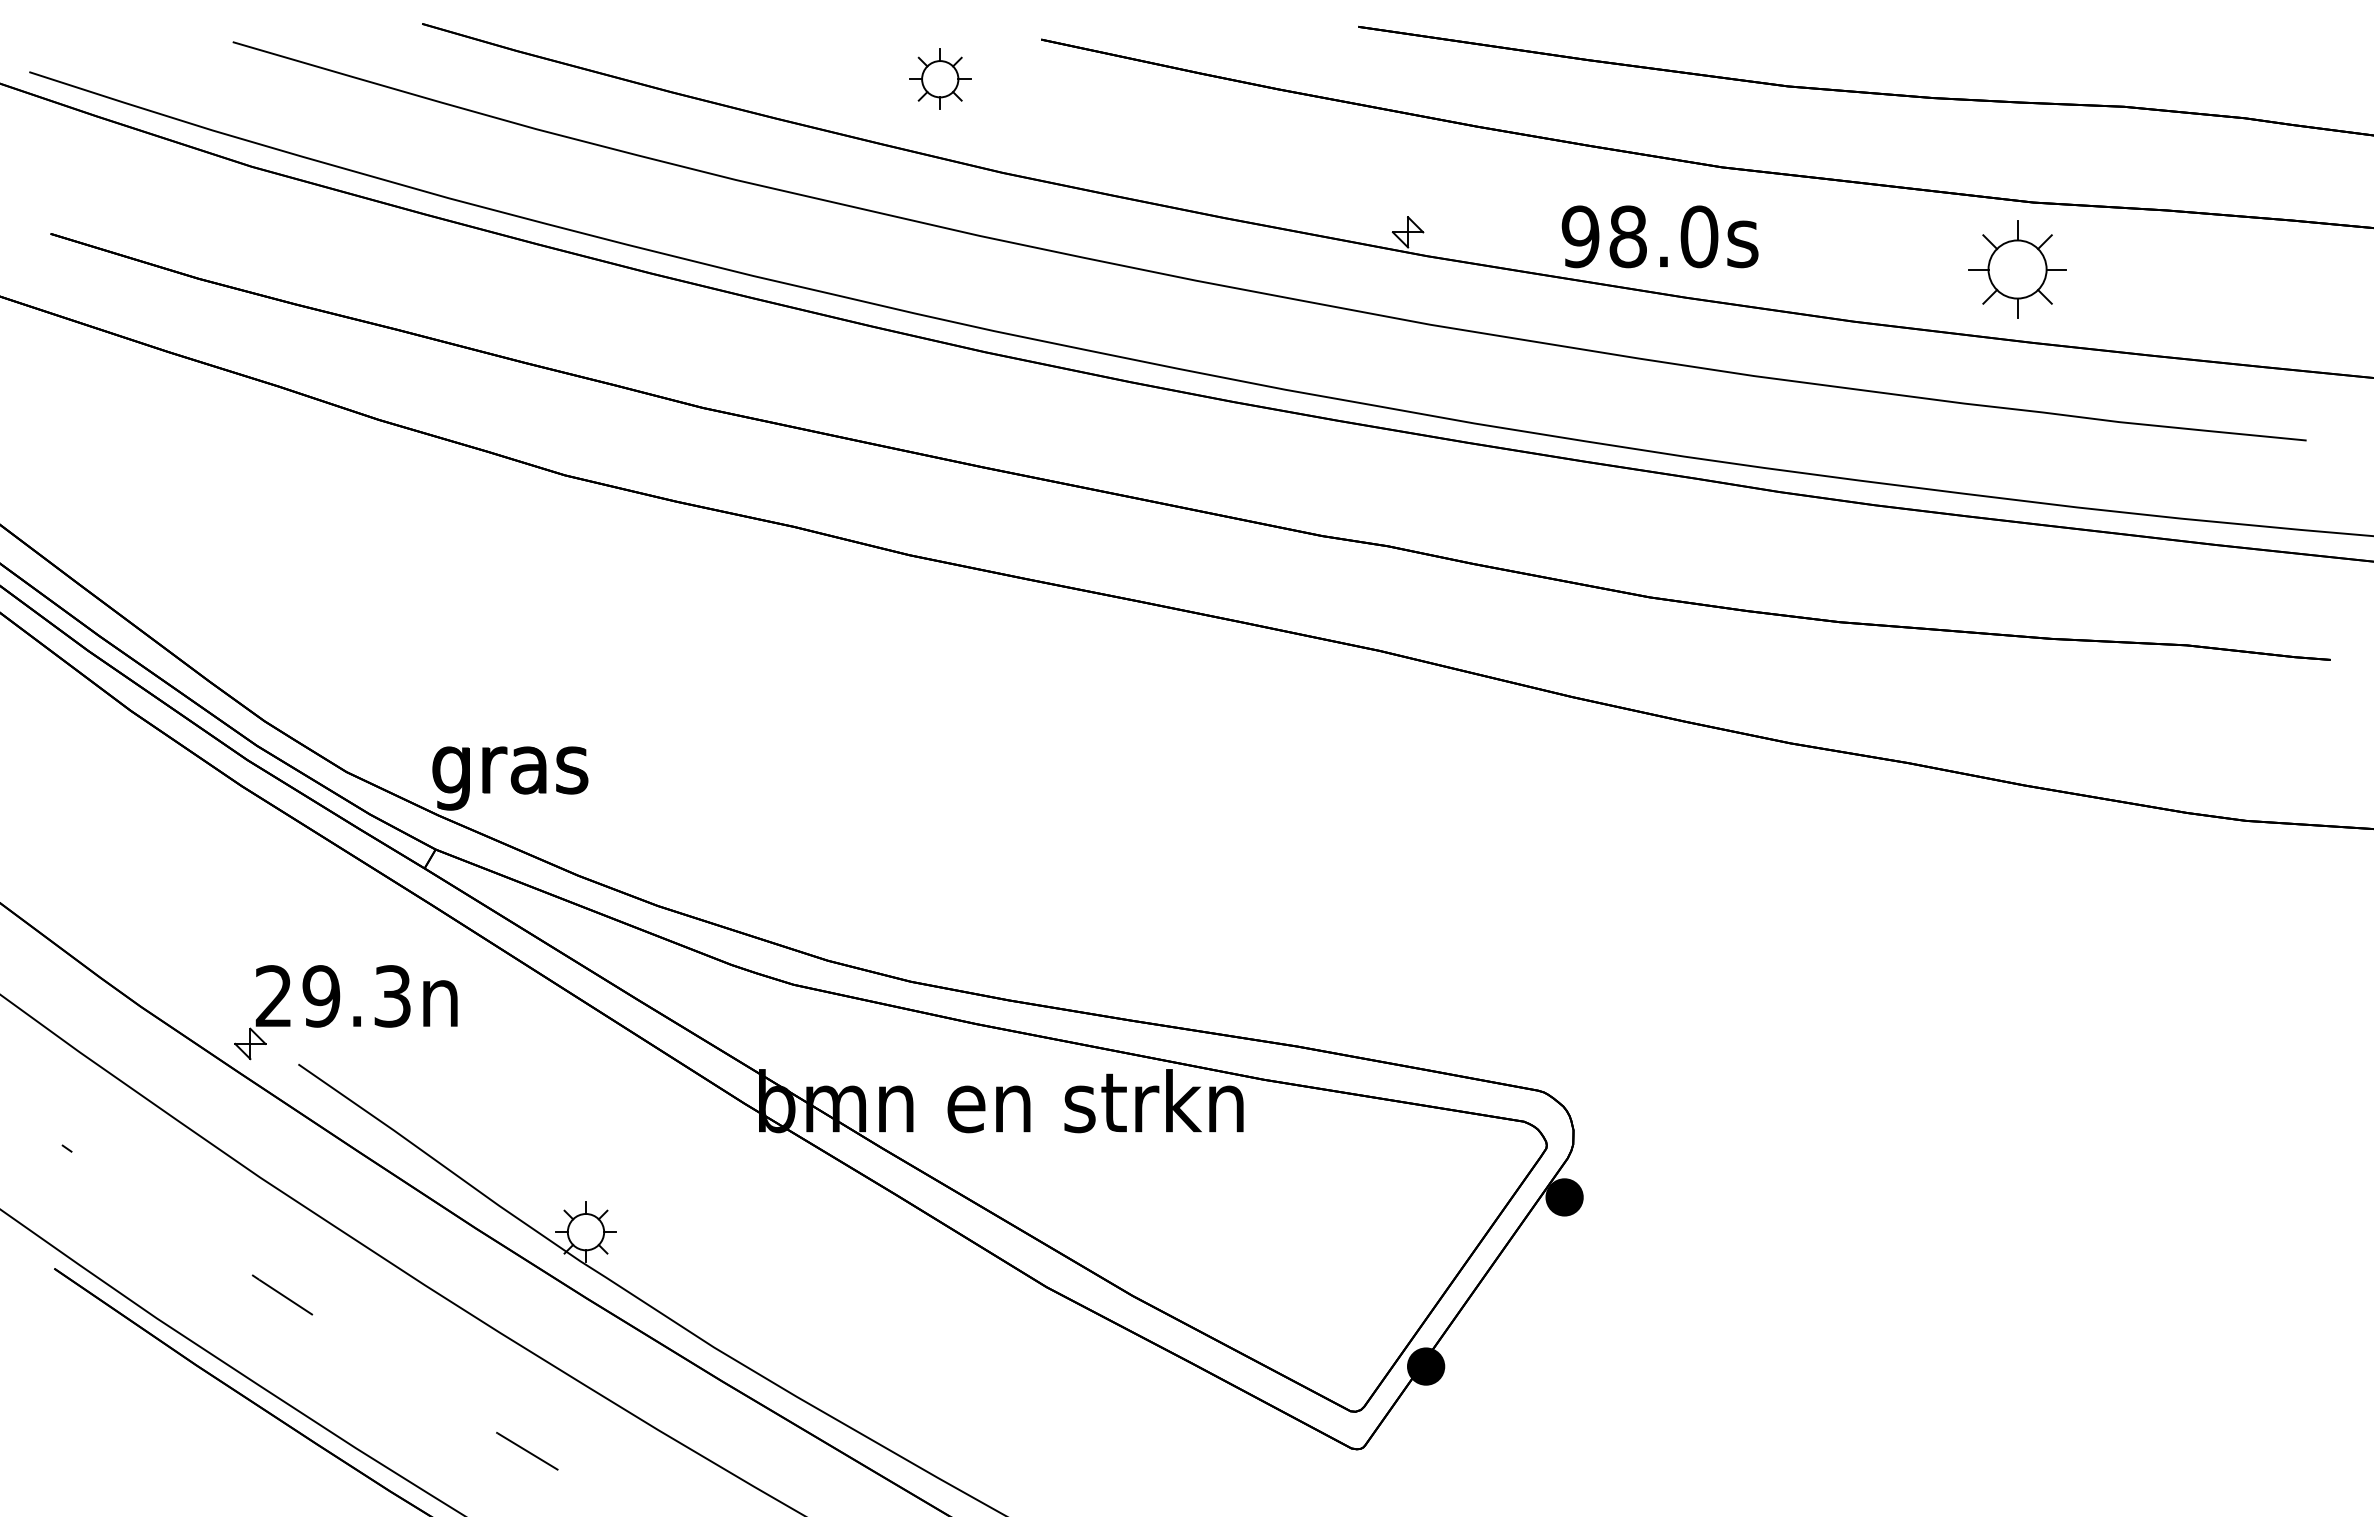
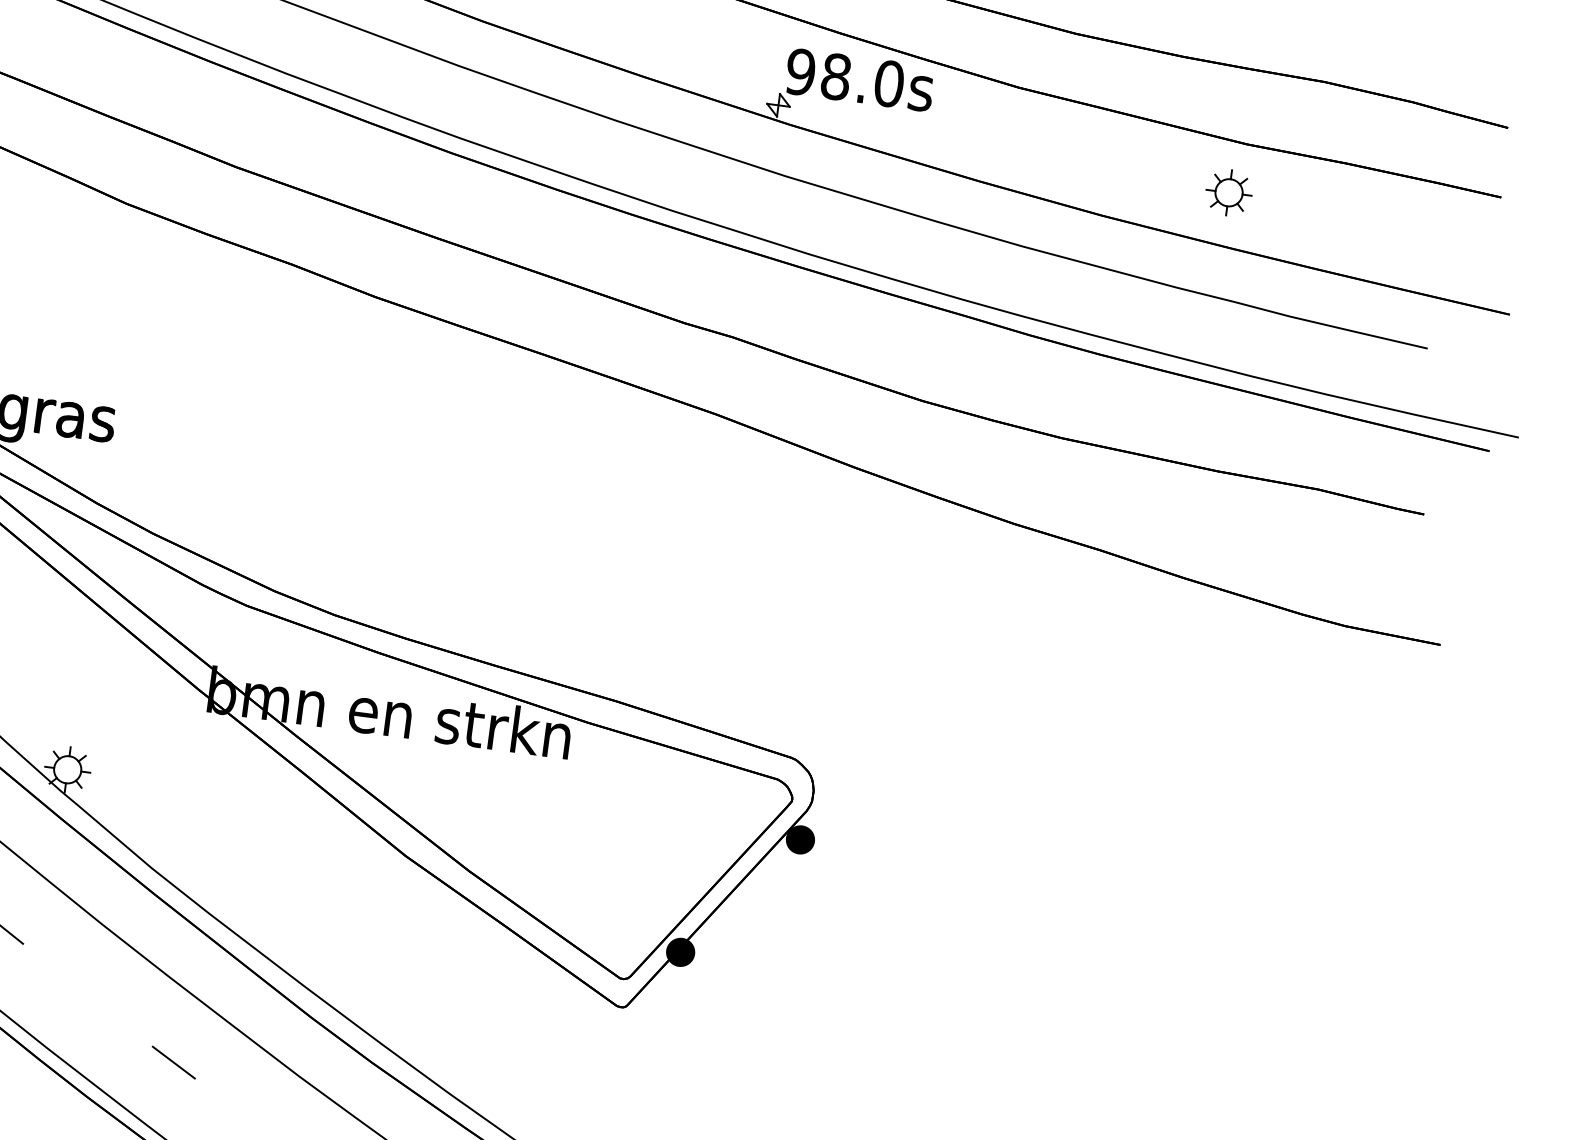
text: (1659, 236) -> (859, 79), moved
part: (2017, 269) -> (1229, 192), size x0.62

